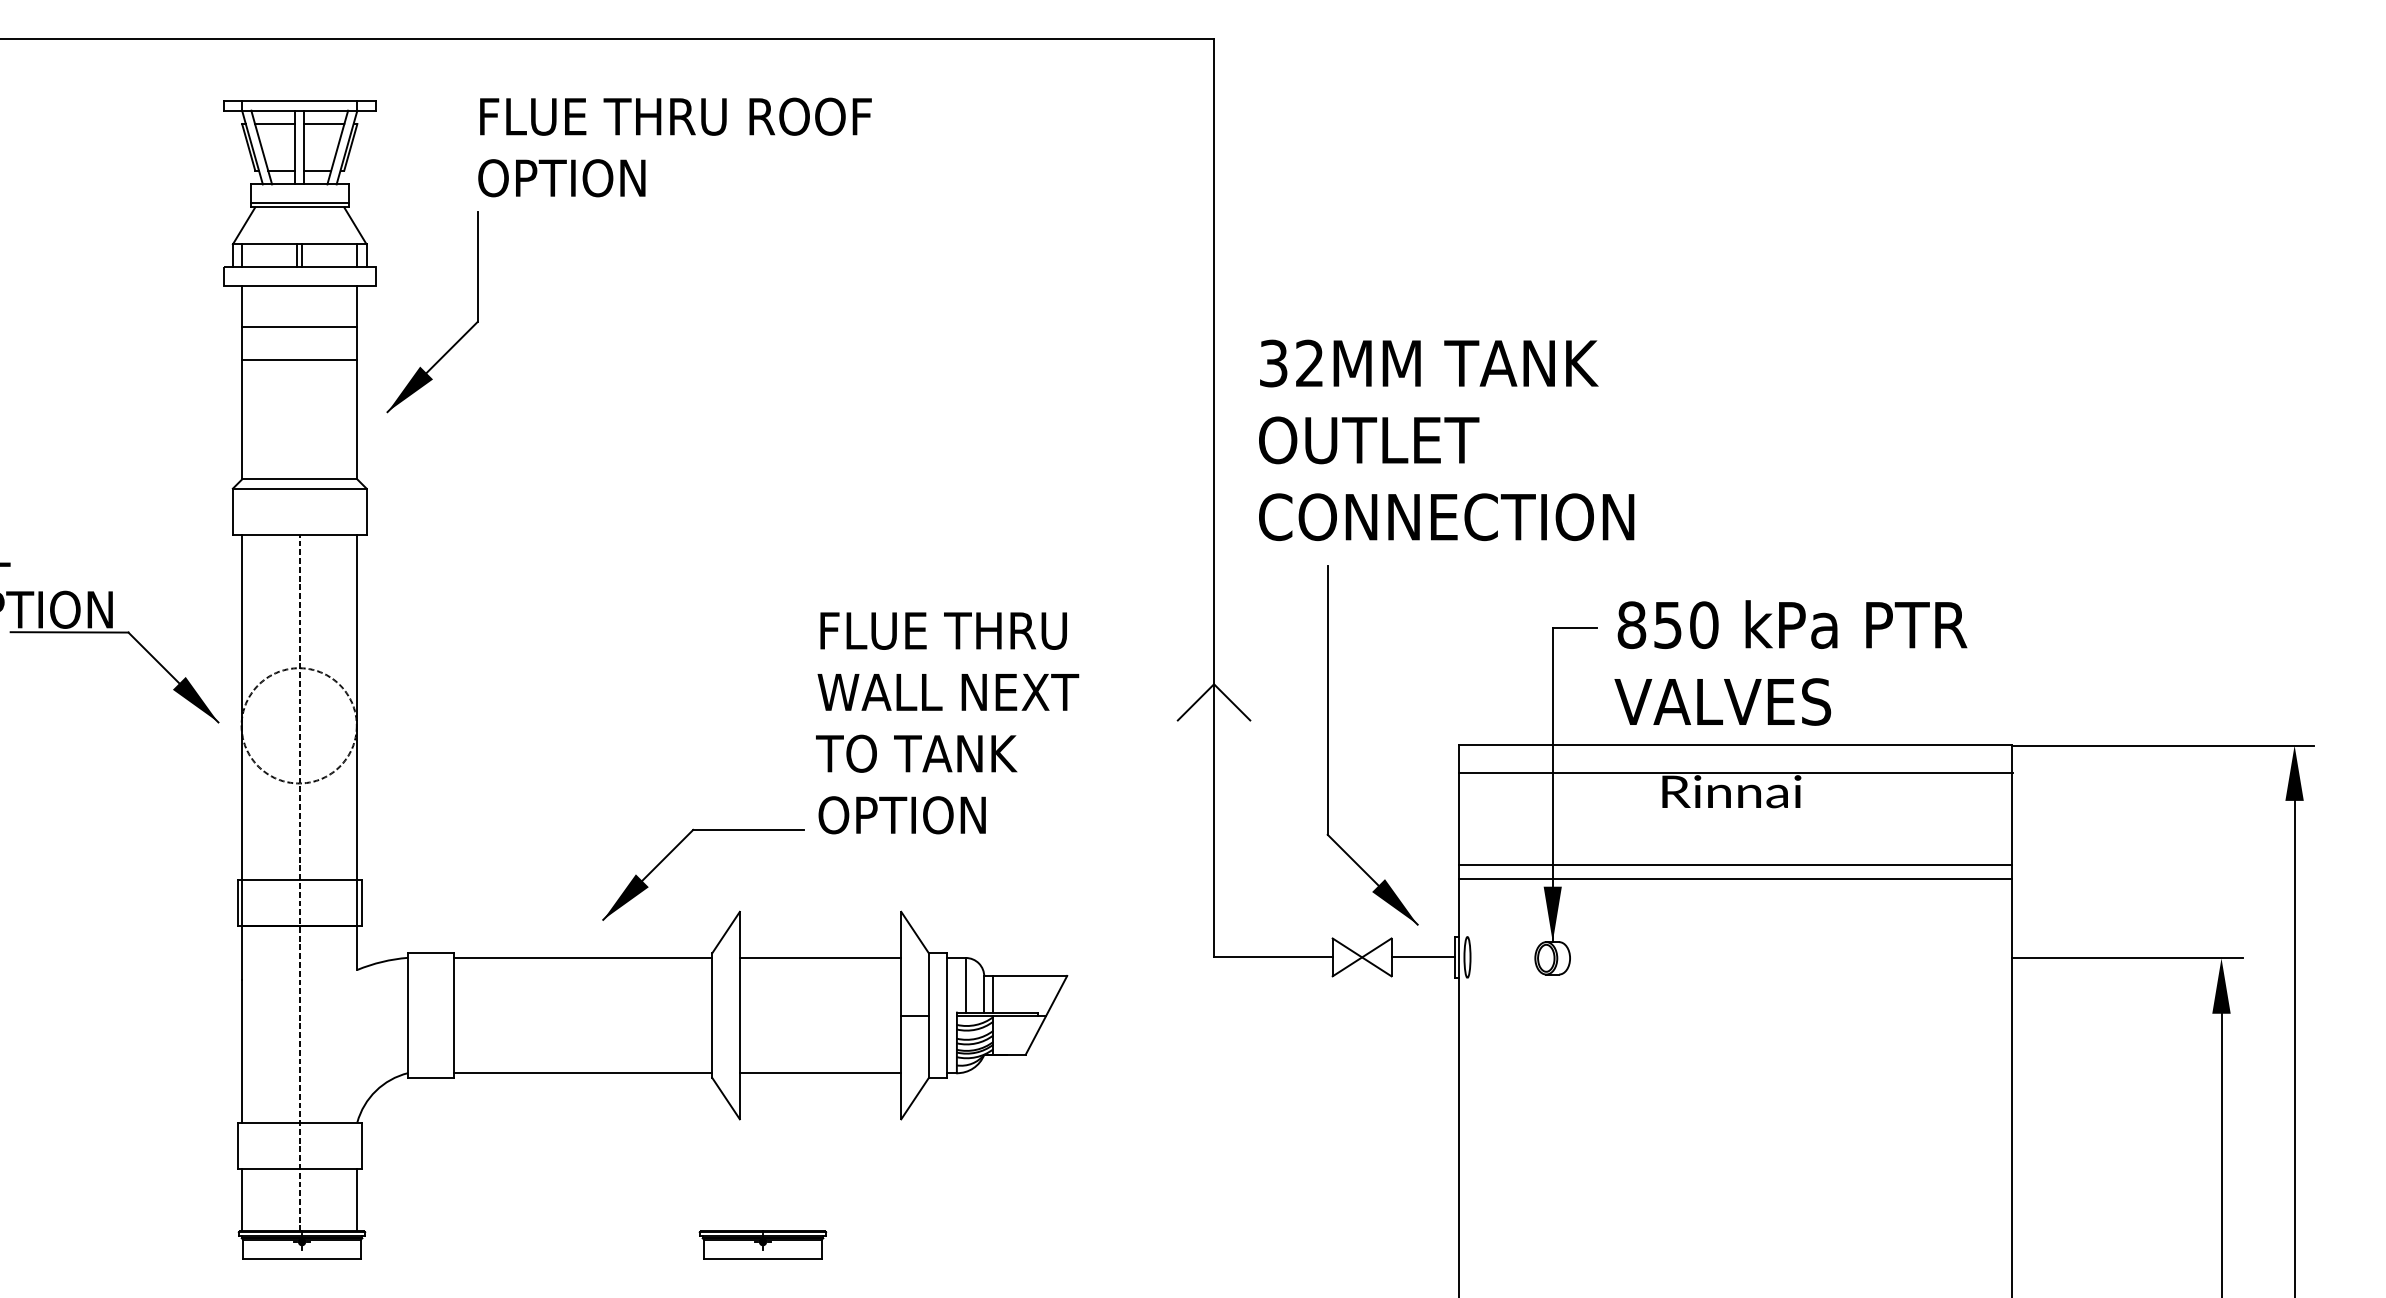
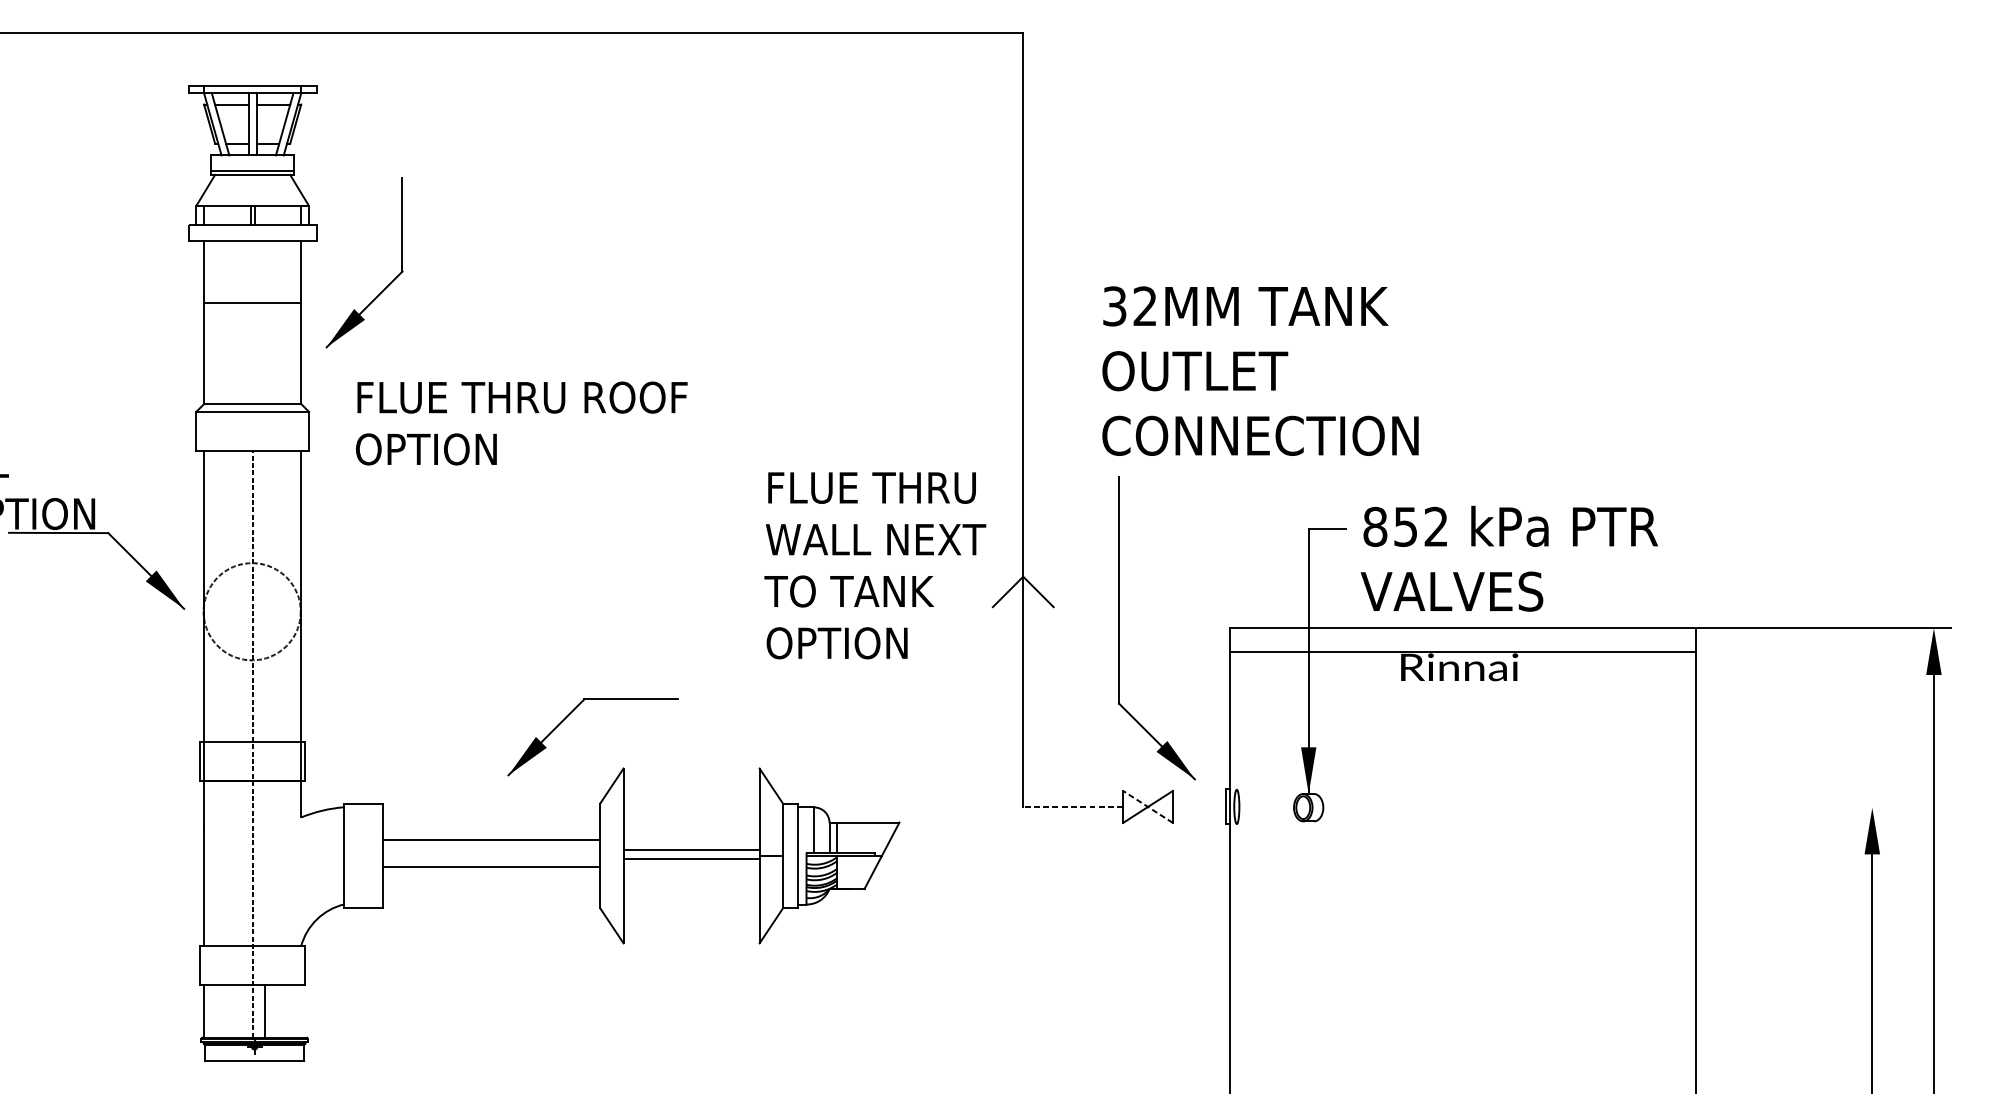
text: (674, 147) -> (521, 423), moved
line: (299, 327) -> (252, 276), removed
text: (1446, 440) -> (1260, 371), moved
text: (1704, 625) -> (1436, 527), 850 -> 852
text: (947, 723) -> (875, 565), moved
line: (1735, 864) -> (1462, 728), removed
line: (1735, 878) -> (1462, 740), removed
line: (583, 957) -> (491, 866), moved
line: (820, 957) -> (691, 849), moved
line: (1272, 957) -> (1072, 807), solid -> dashed
line: (1362, 957) -> (1148, 807), solid -> dashed
line: (1422, 957) -> (1198, 807), removed
line: (2127, 958) -> (1793, 807), removed
line: (583, 1073) -> (491, 840), moved
line: (820, 1073) -> (691, 859), moved
line: (357, 1199) -> (265, 1010), moved
part: (762, 1244) -> (642, 1048), removed

